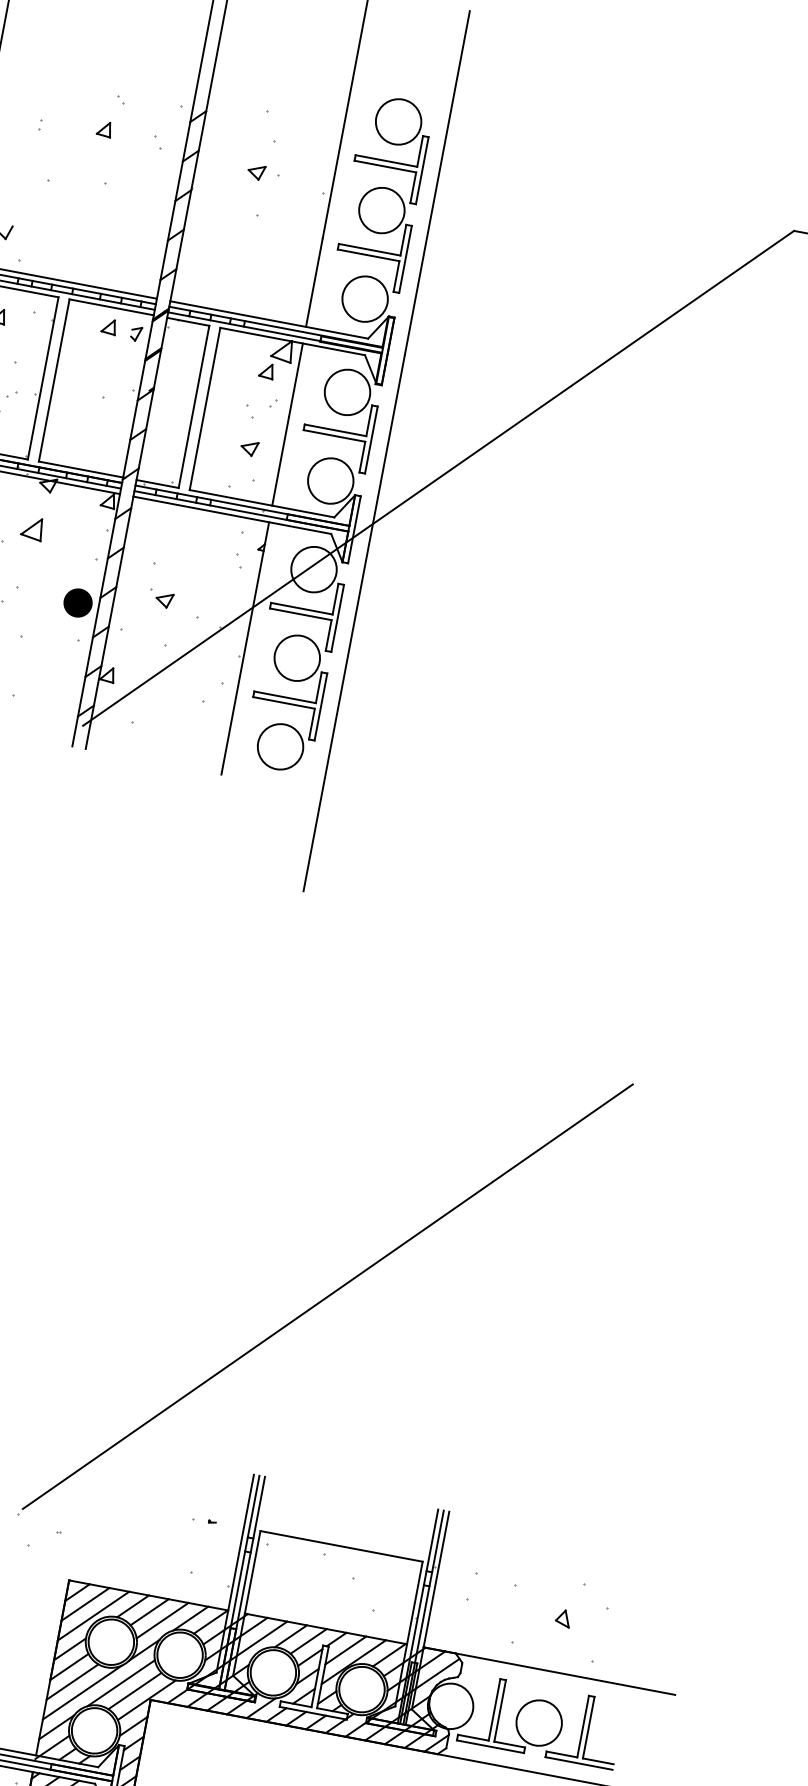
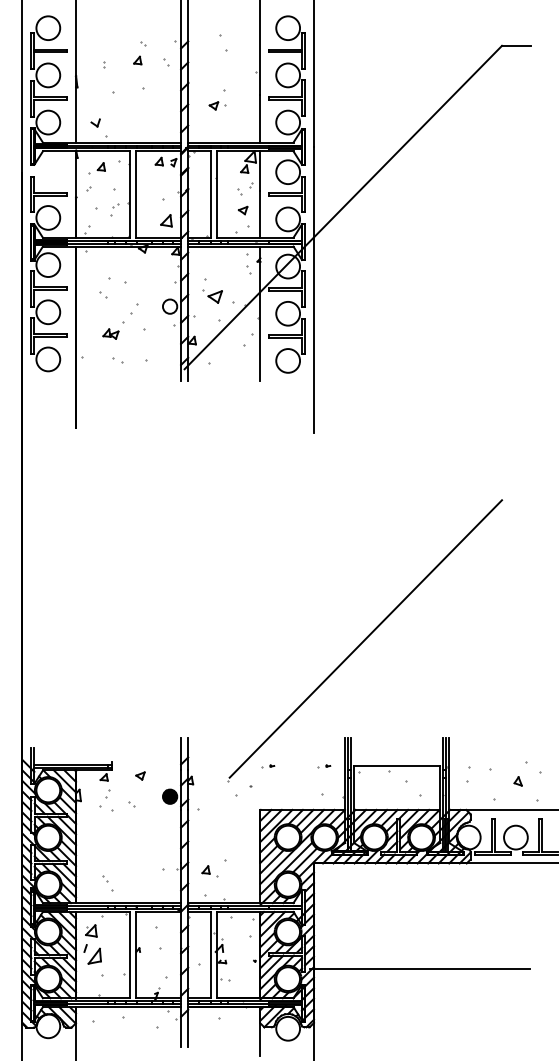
part: (263, 172) -> (217, 105), moved
part: (32, 527) -> (166, 220), moved
part: (161, 598) -> (212, 296), size x1.6
fill: (77, 602) -> (169, 306), removed
part: (99, 1501) -> (268, 766), added

